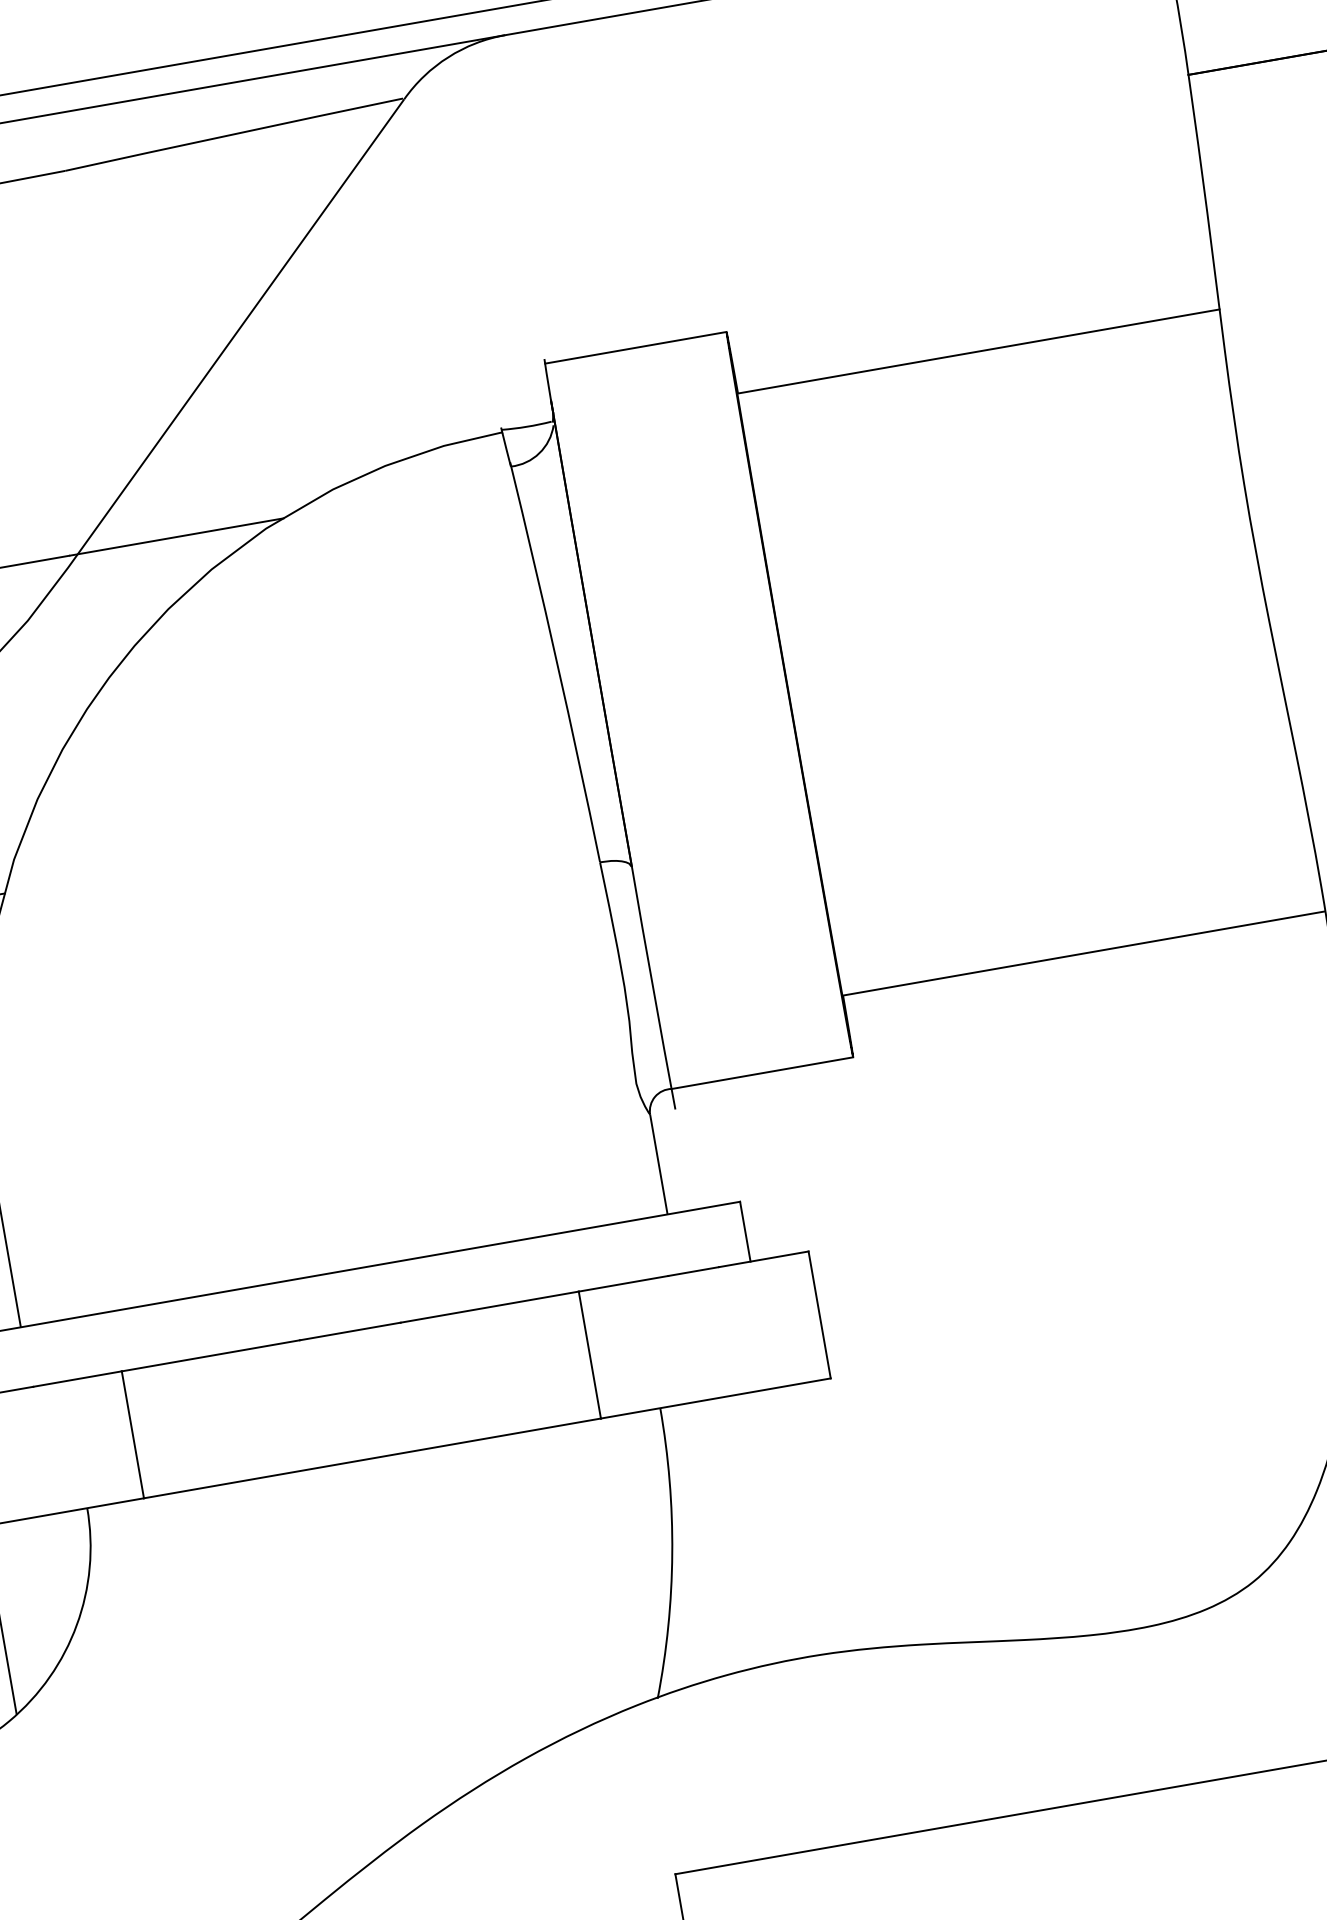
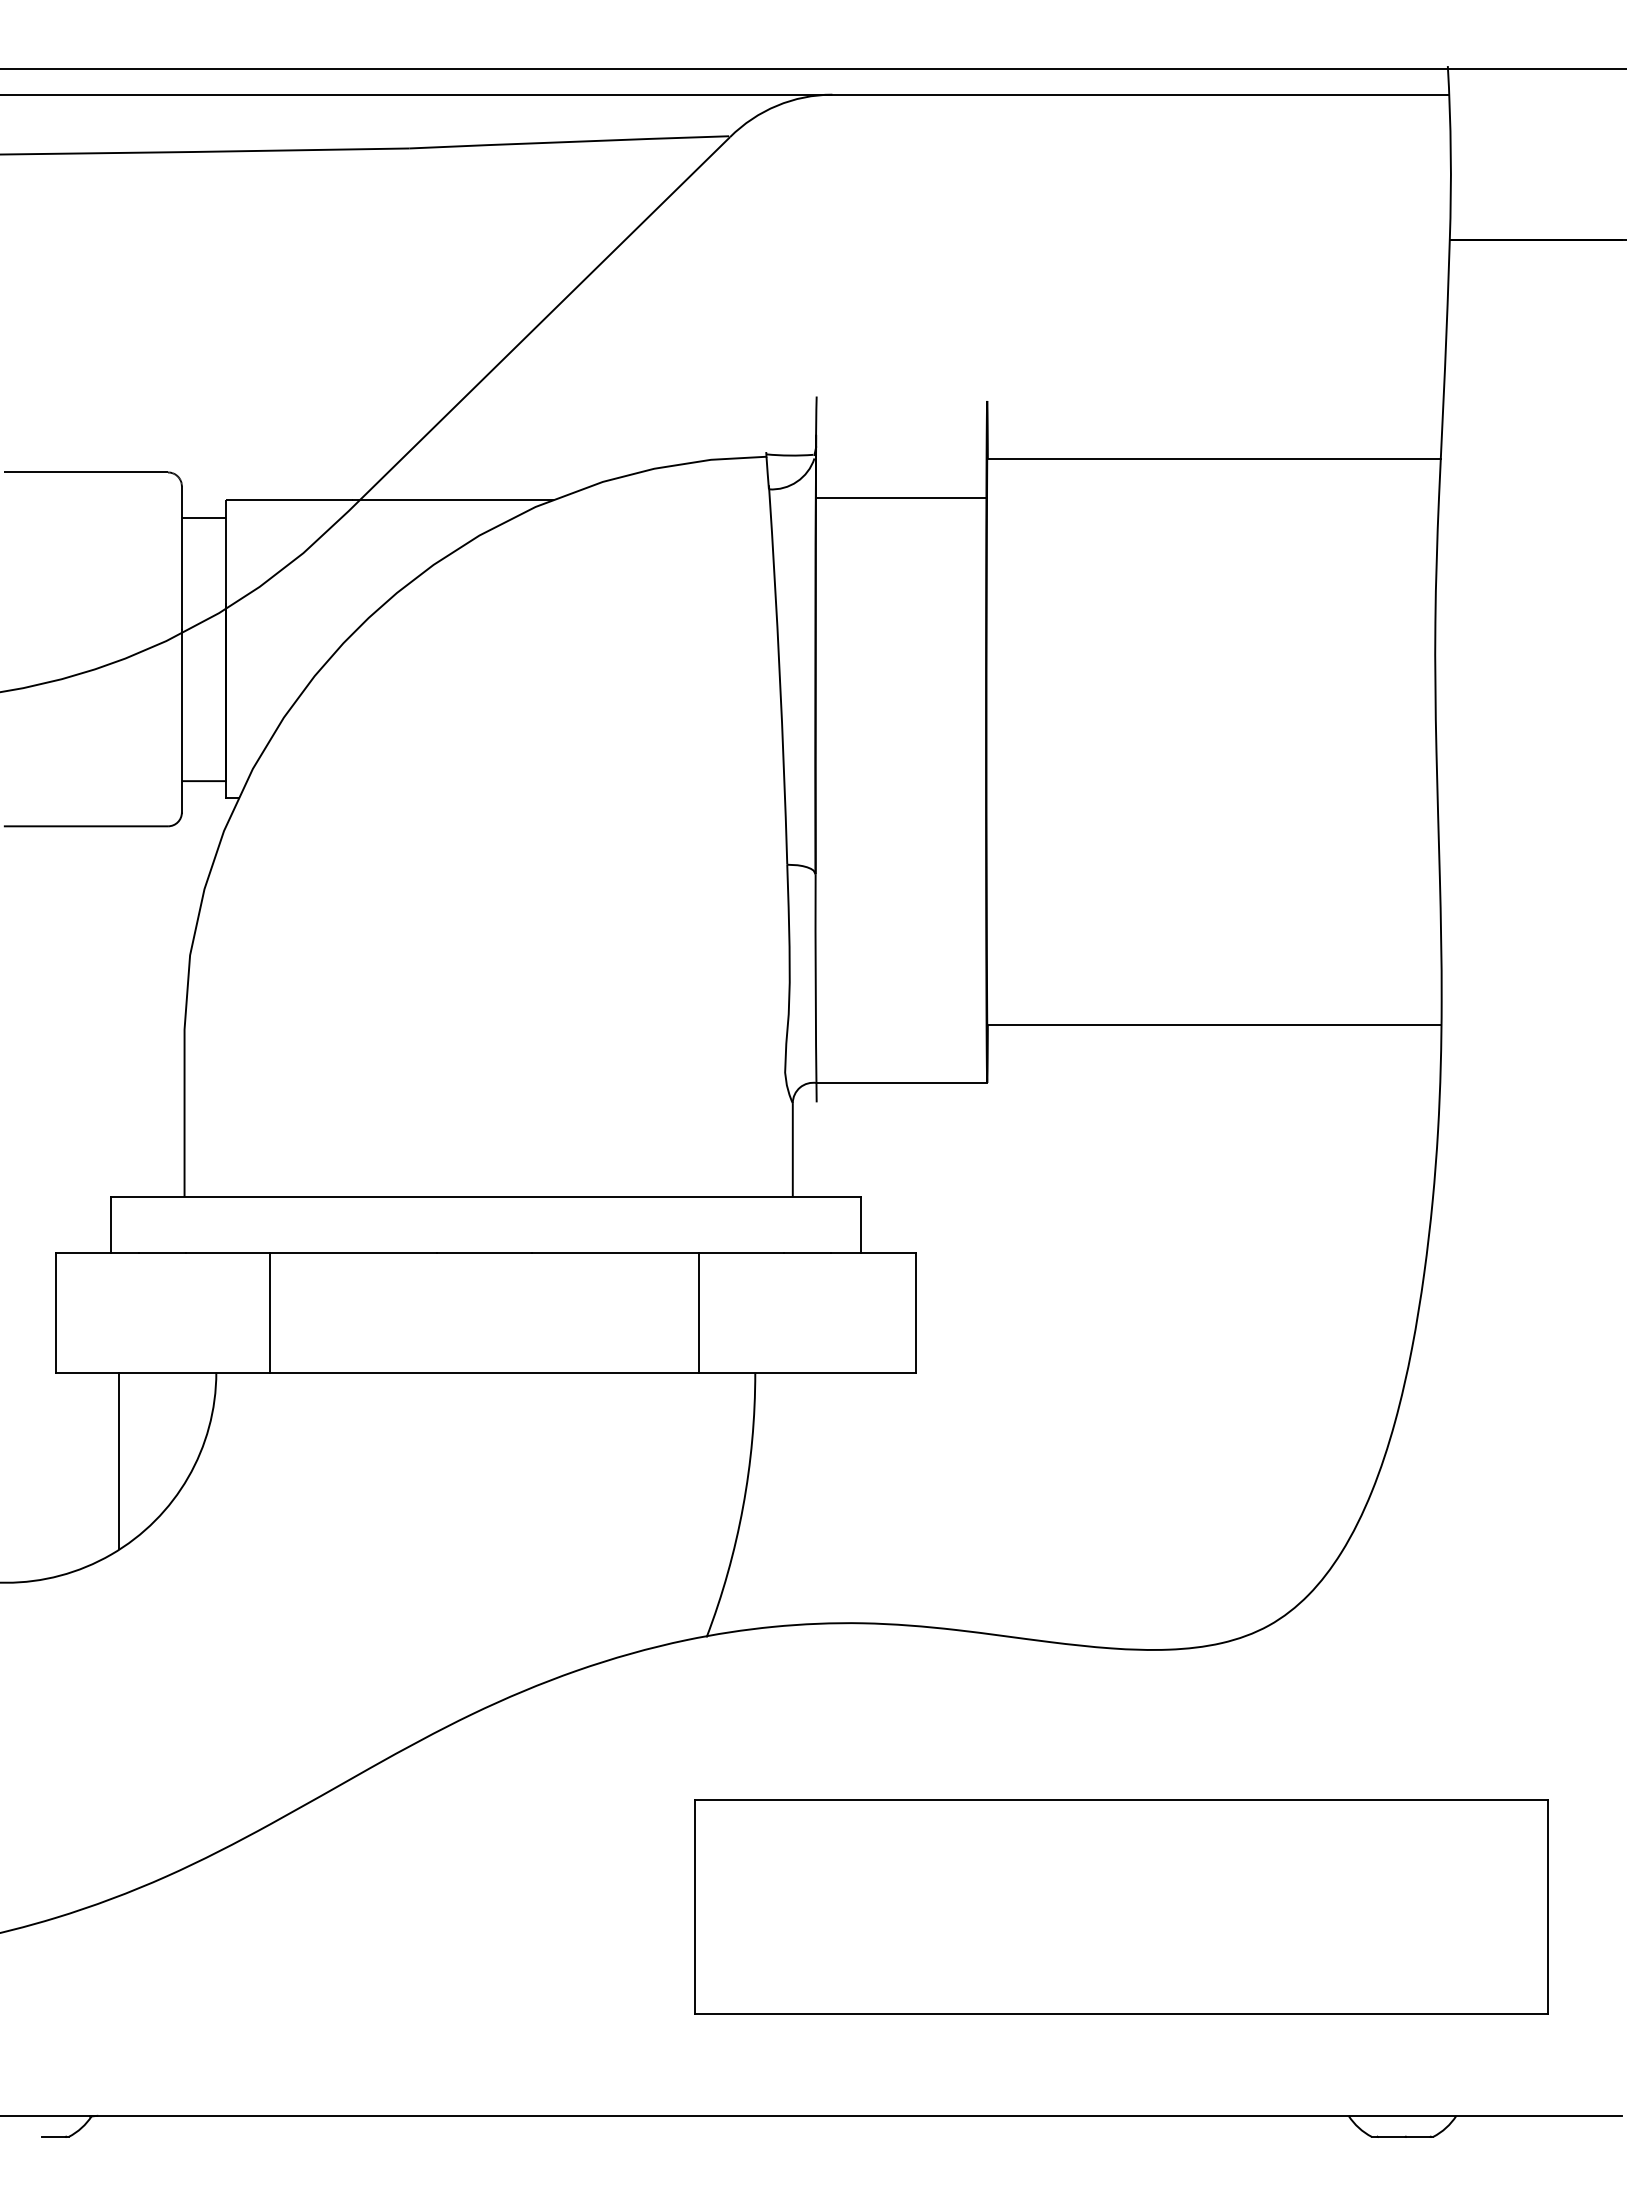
line: (635, 347) -> (901, 497), moved

